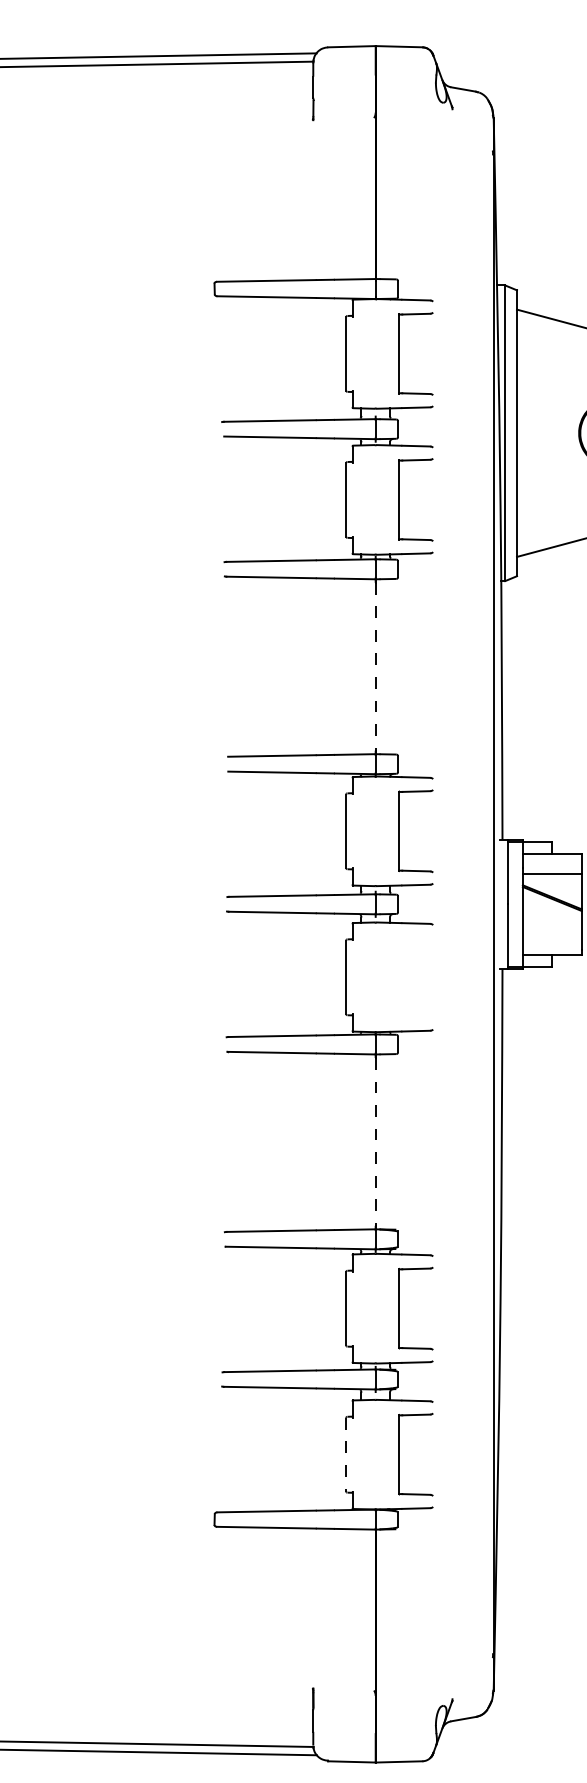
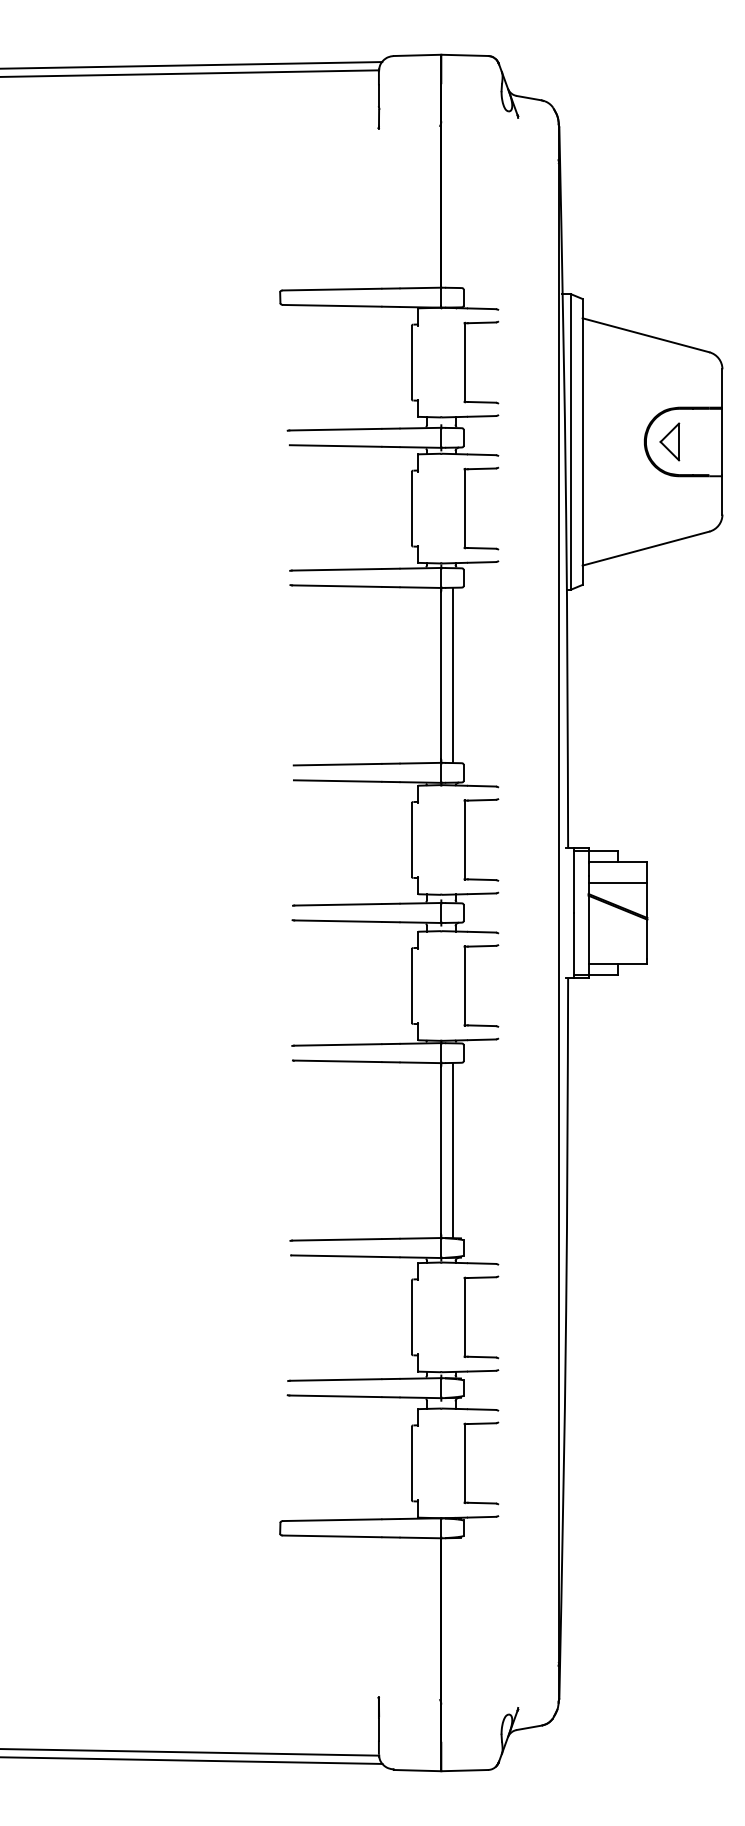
line: (375, 666) -> (441, 675), dashed -> solid
line: (386, 666) -> (452, 675), added
part: (399, 976) -> (465, 985), added
line: (375, 1141) -> (441, 1150), dashed -> solid
line: (386, 1141) -> (452, 1150), added
line: (345, 1454) -> (411, 1463), dashed -> solid

